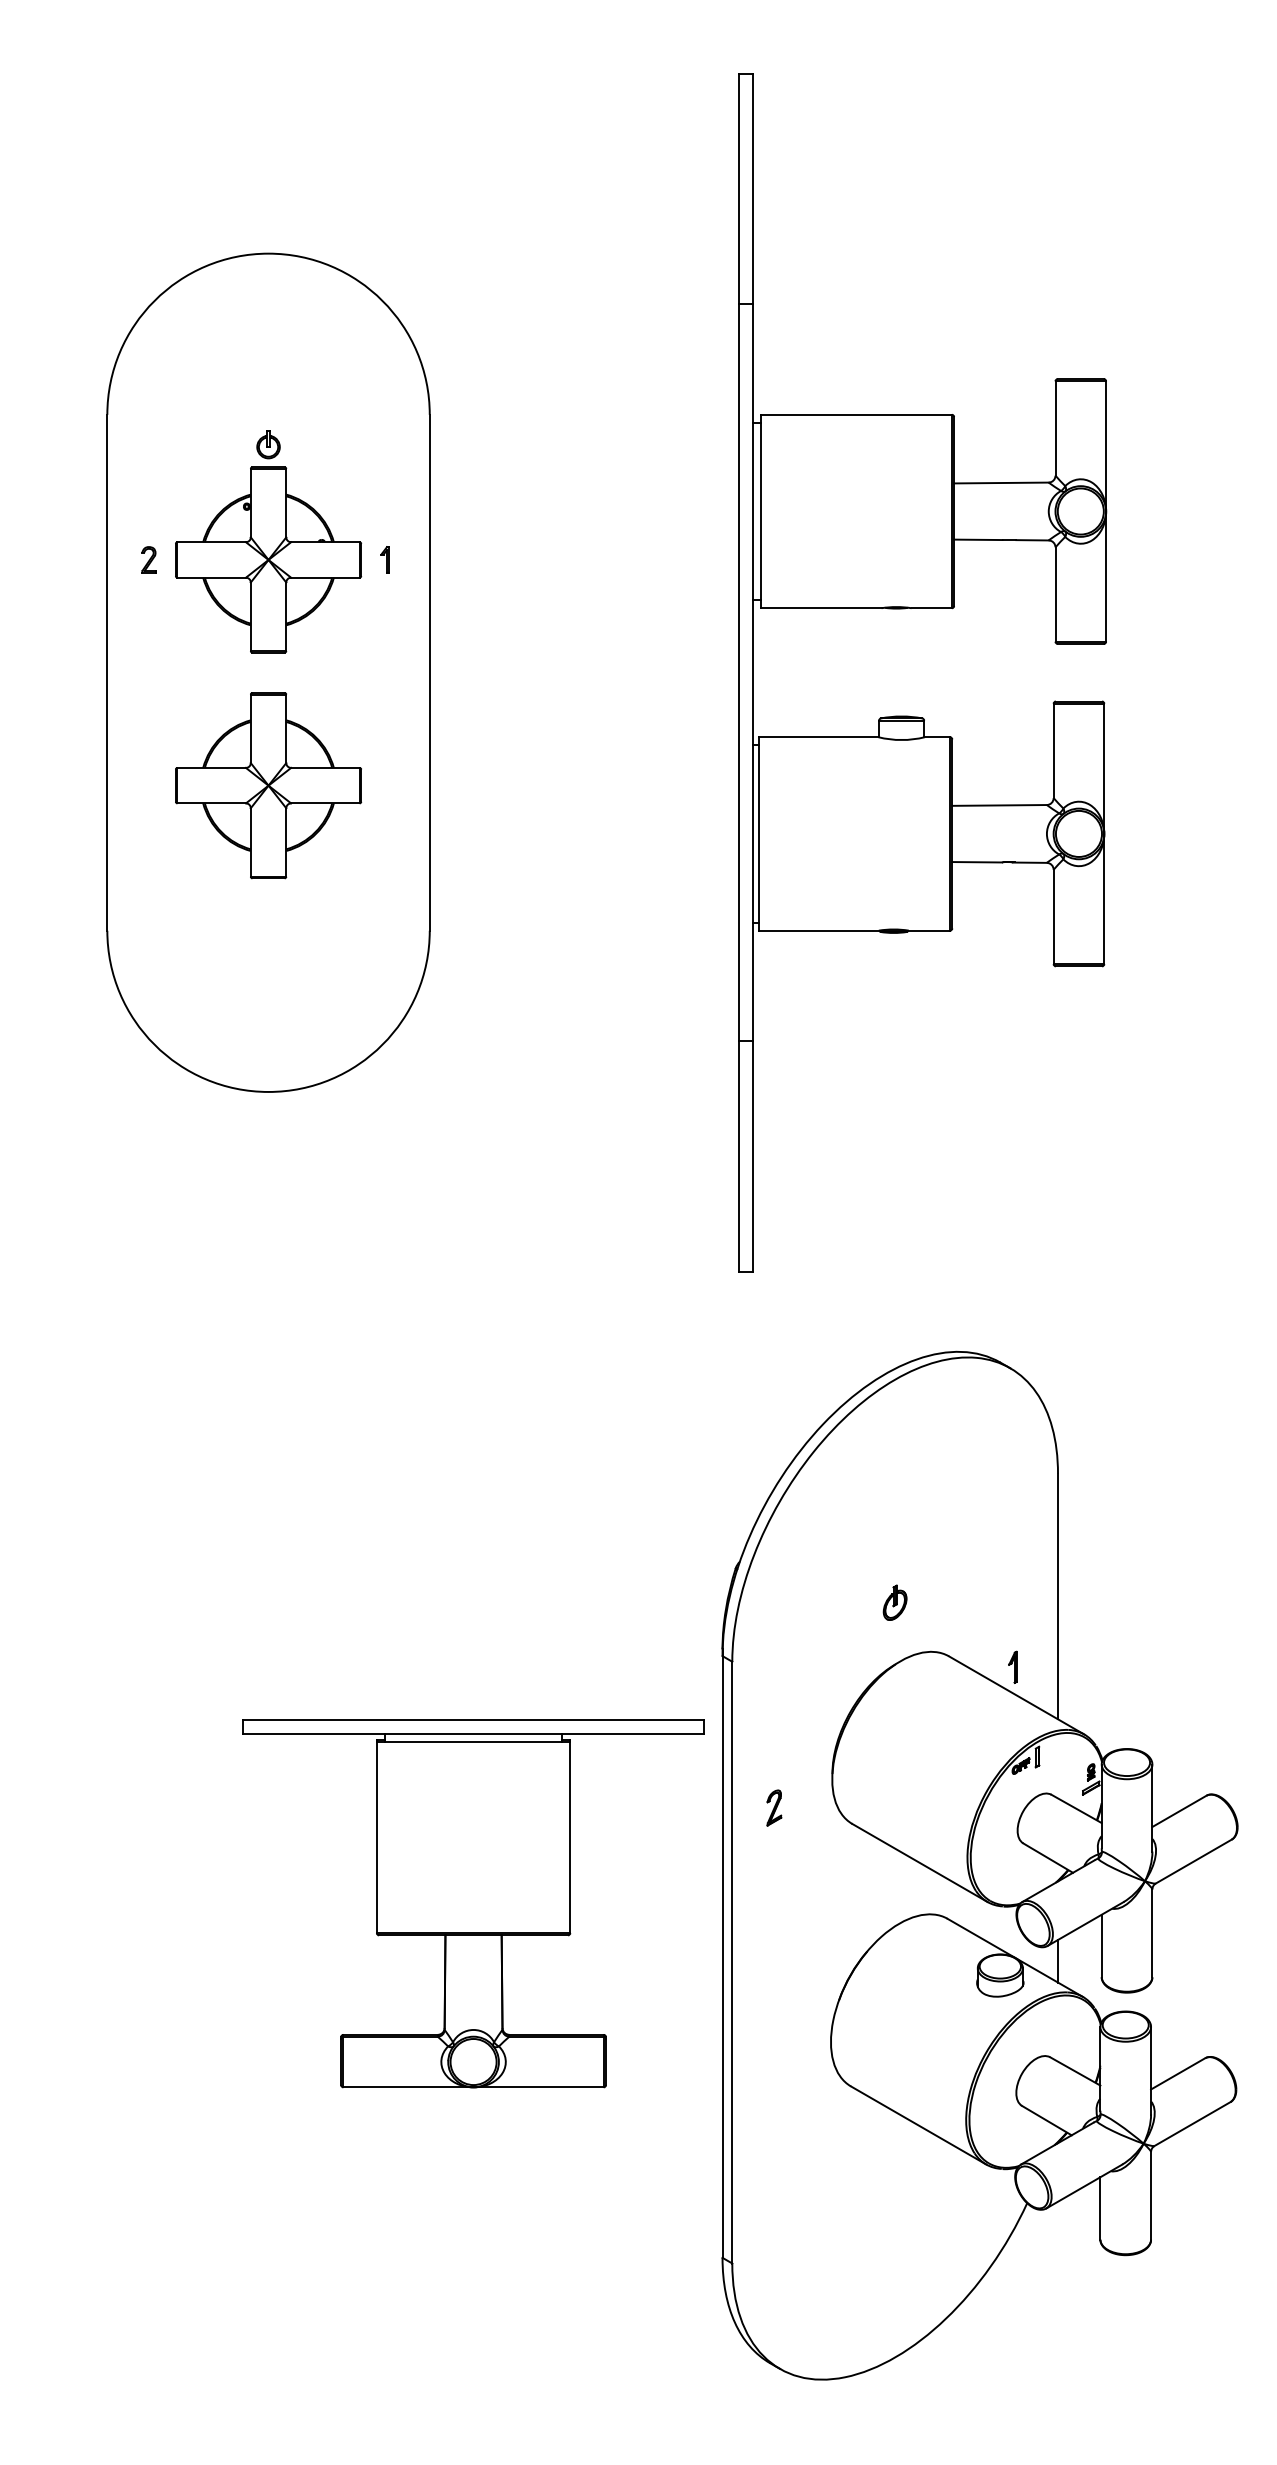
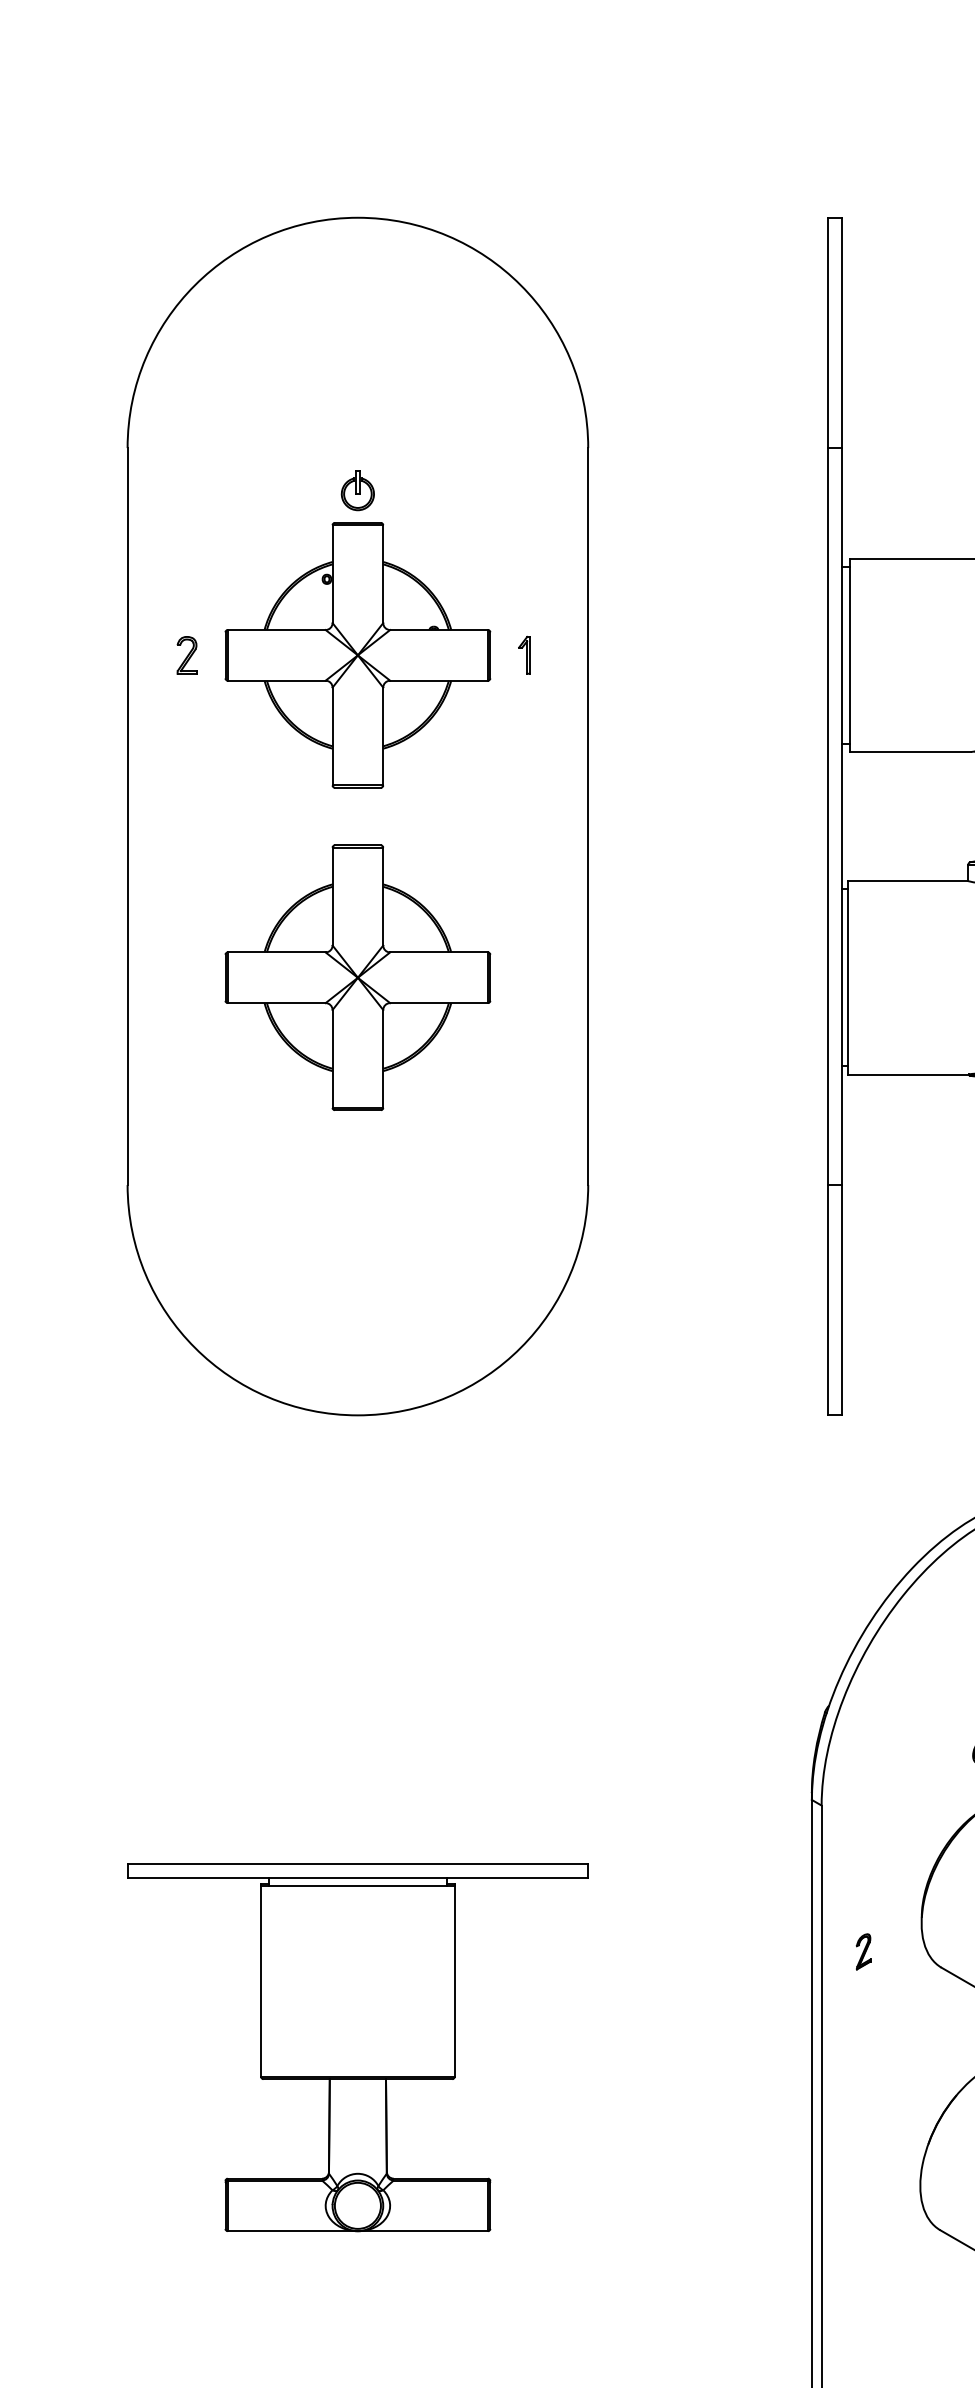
part: (268, 672) -> (357, 816), size x1.43
part: (473, 1903) -> (357, 2047), moved

